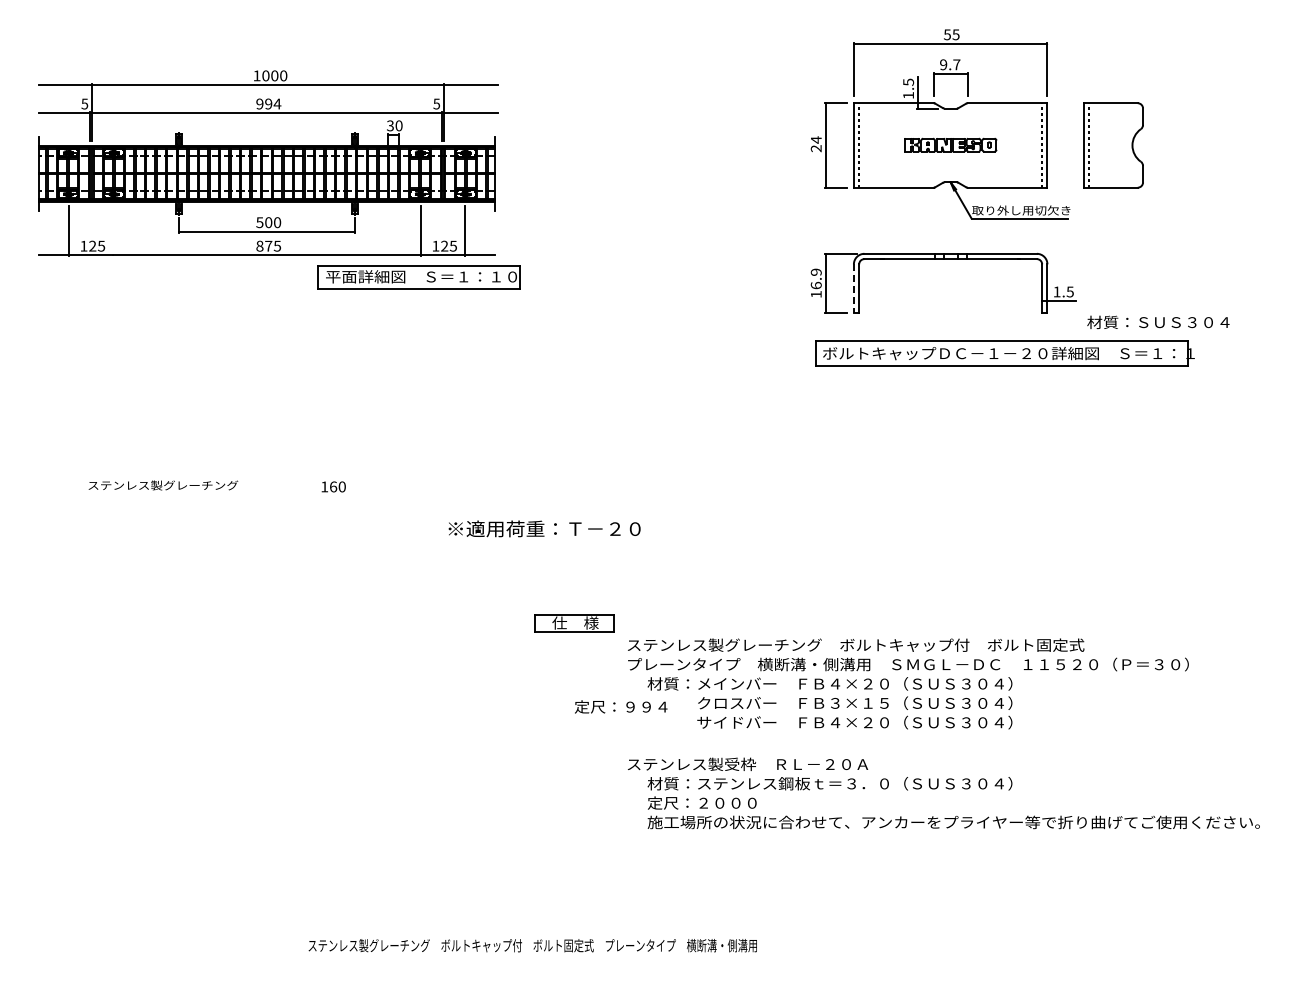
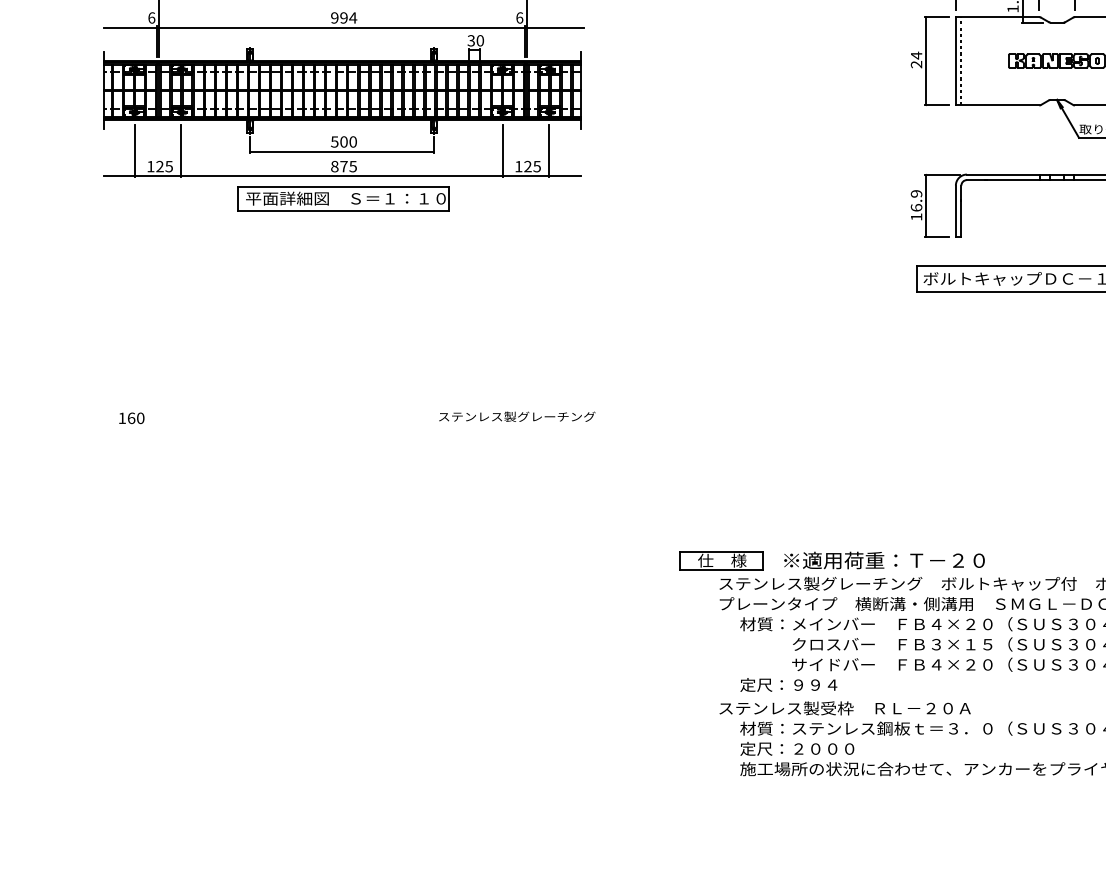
text: (84, 103) -> (151, 17), 5 -> 6
text: (436, 103) -> (519, 17), 5 -> 6
line: (113, 231) -> (181, 151), added
part: (418, 277) -> (342, 199), moved
line: (853, 289) -> (955, 211), dashed -> solid
text: (163, 485) -> (517, 416), moved
text: (333, 486) -> (131, 417), moved
text: (544, 528) -> (884, 560), moved
part: (574, 623) -> (721, 561), moved
text: (621, 706) -> (789, 684), moved

